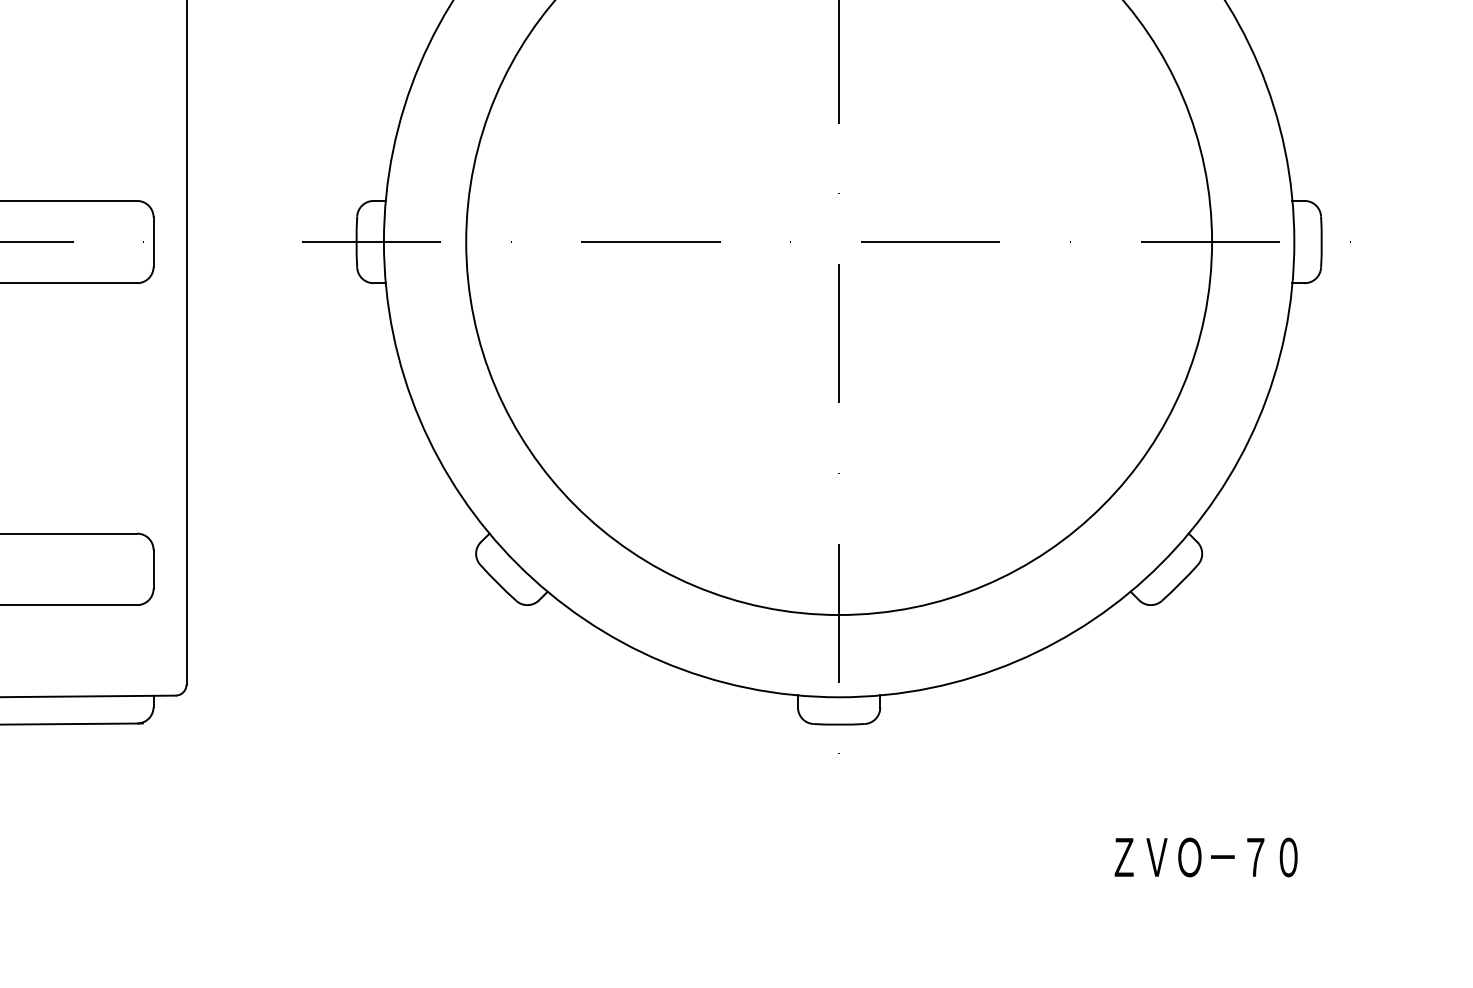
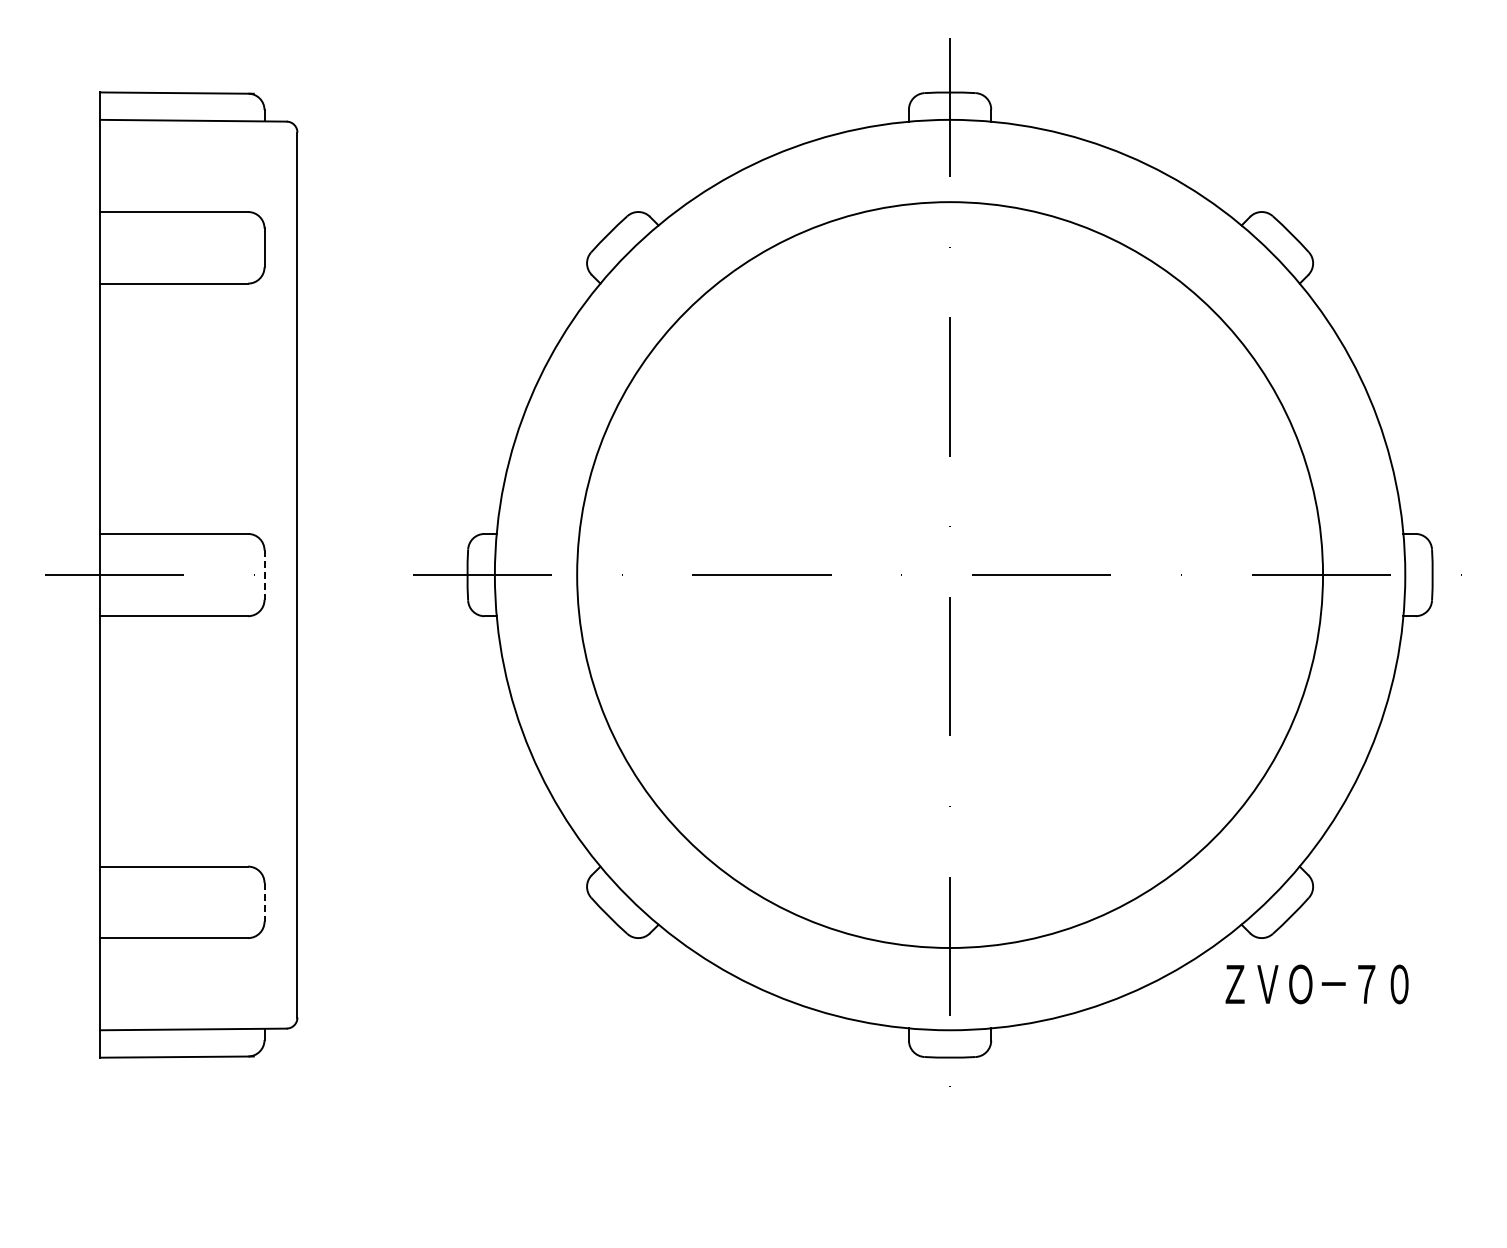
line: (153, 242) -> (264, 575), solid -> dashed
line: (153, 569) -> (264, 902), solid -> dashed
text: (1205, 857) -> (1316, 984), moved

